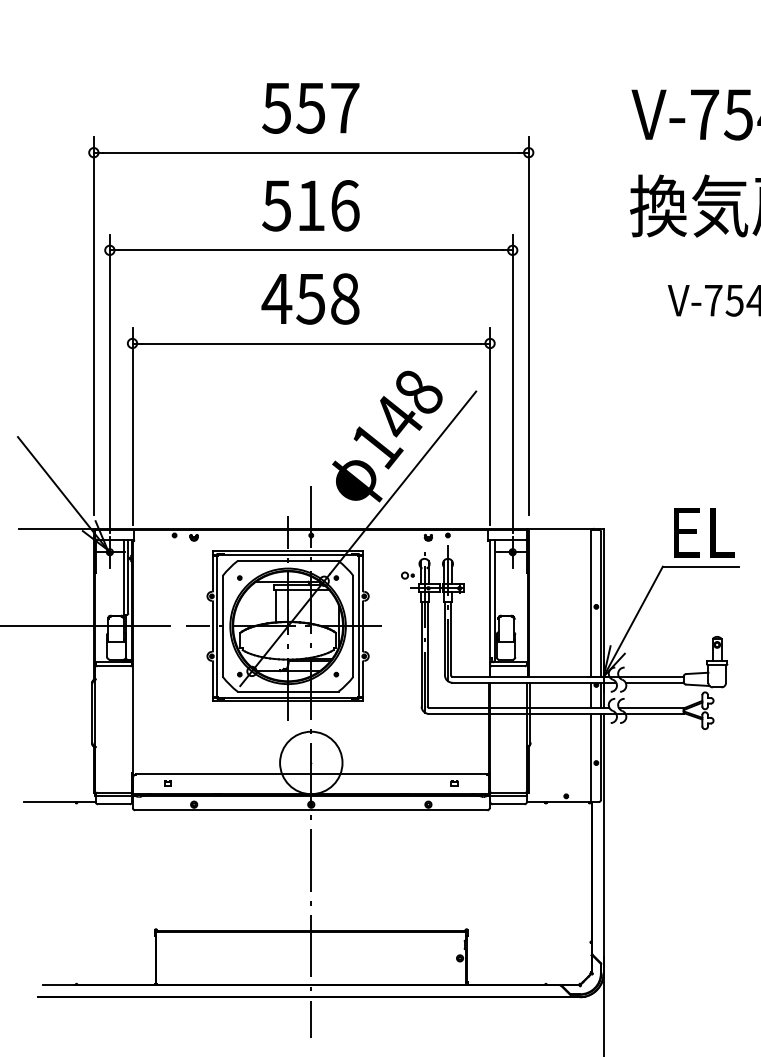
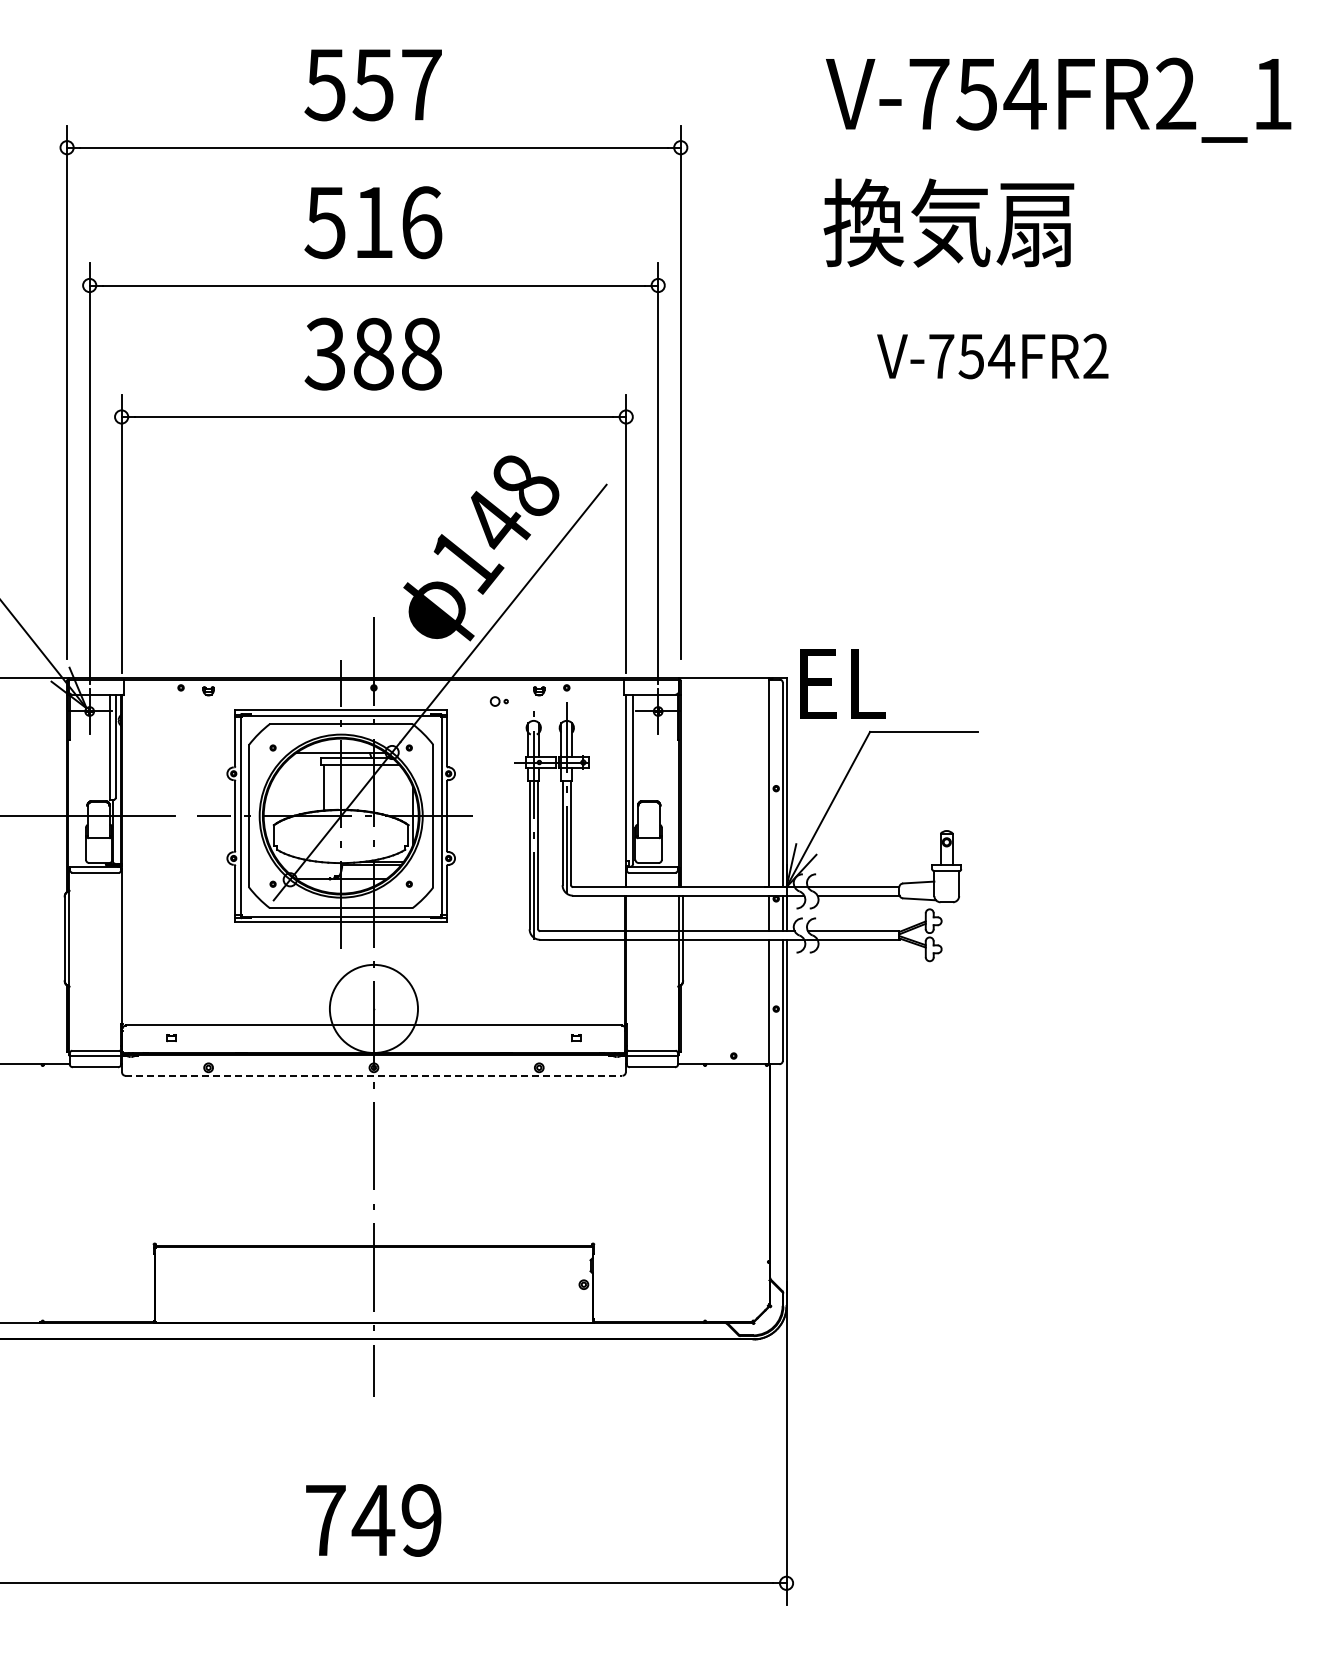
text: (293, 298) -> (348, 353), 458 -> 388
text: (704, 532) -> (842, 683), moved
part: (407, 575) -> (498, 701), moved
line: (310, 810) -> (373, 1075), solid -> dashed

